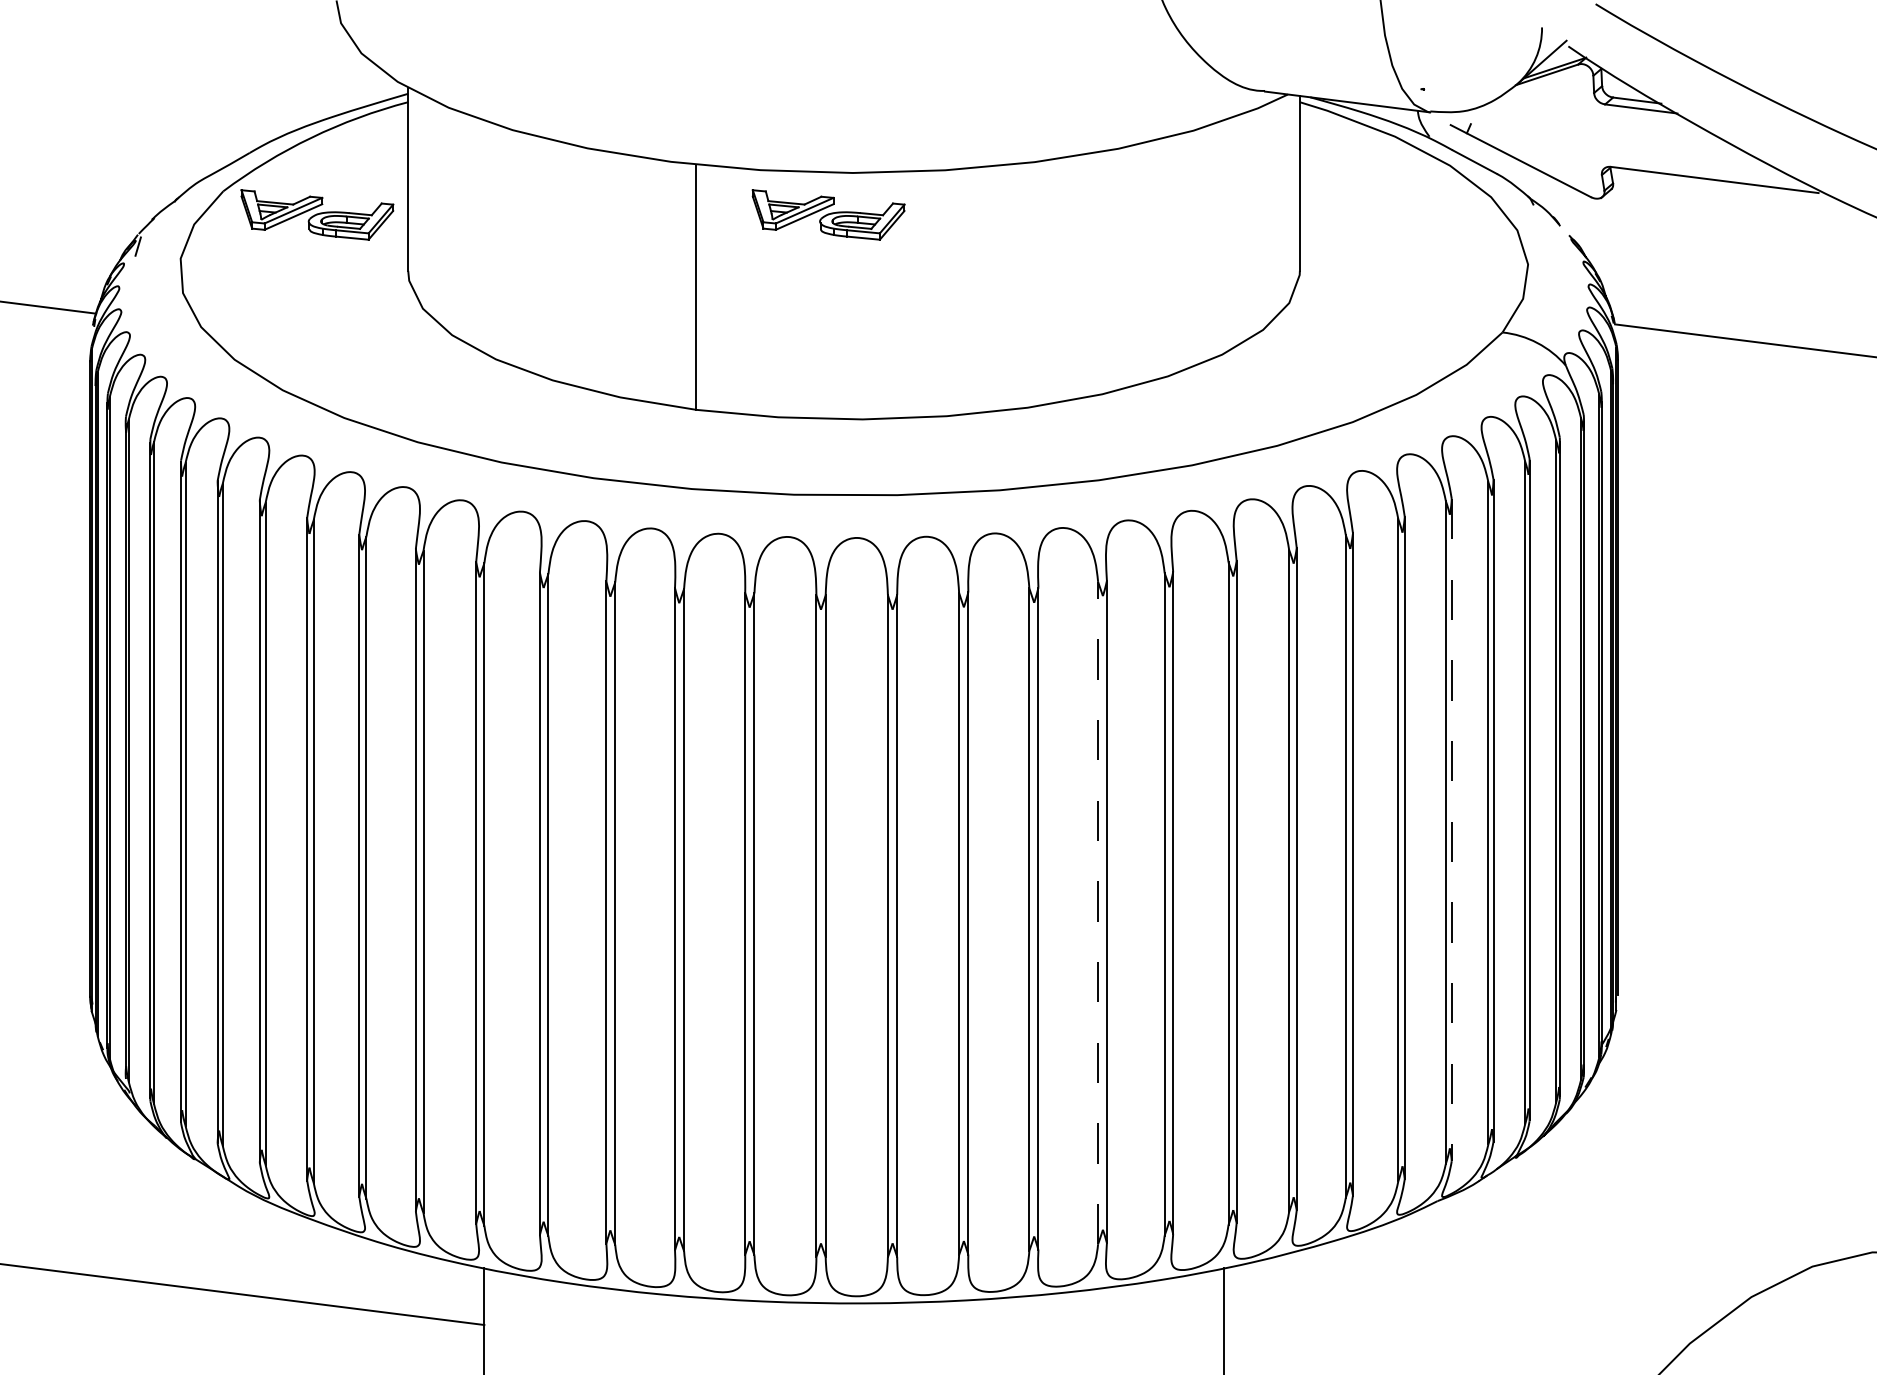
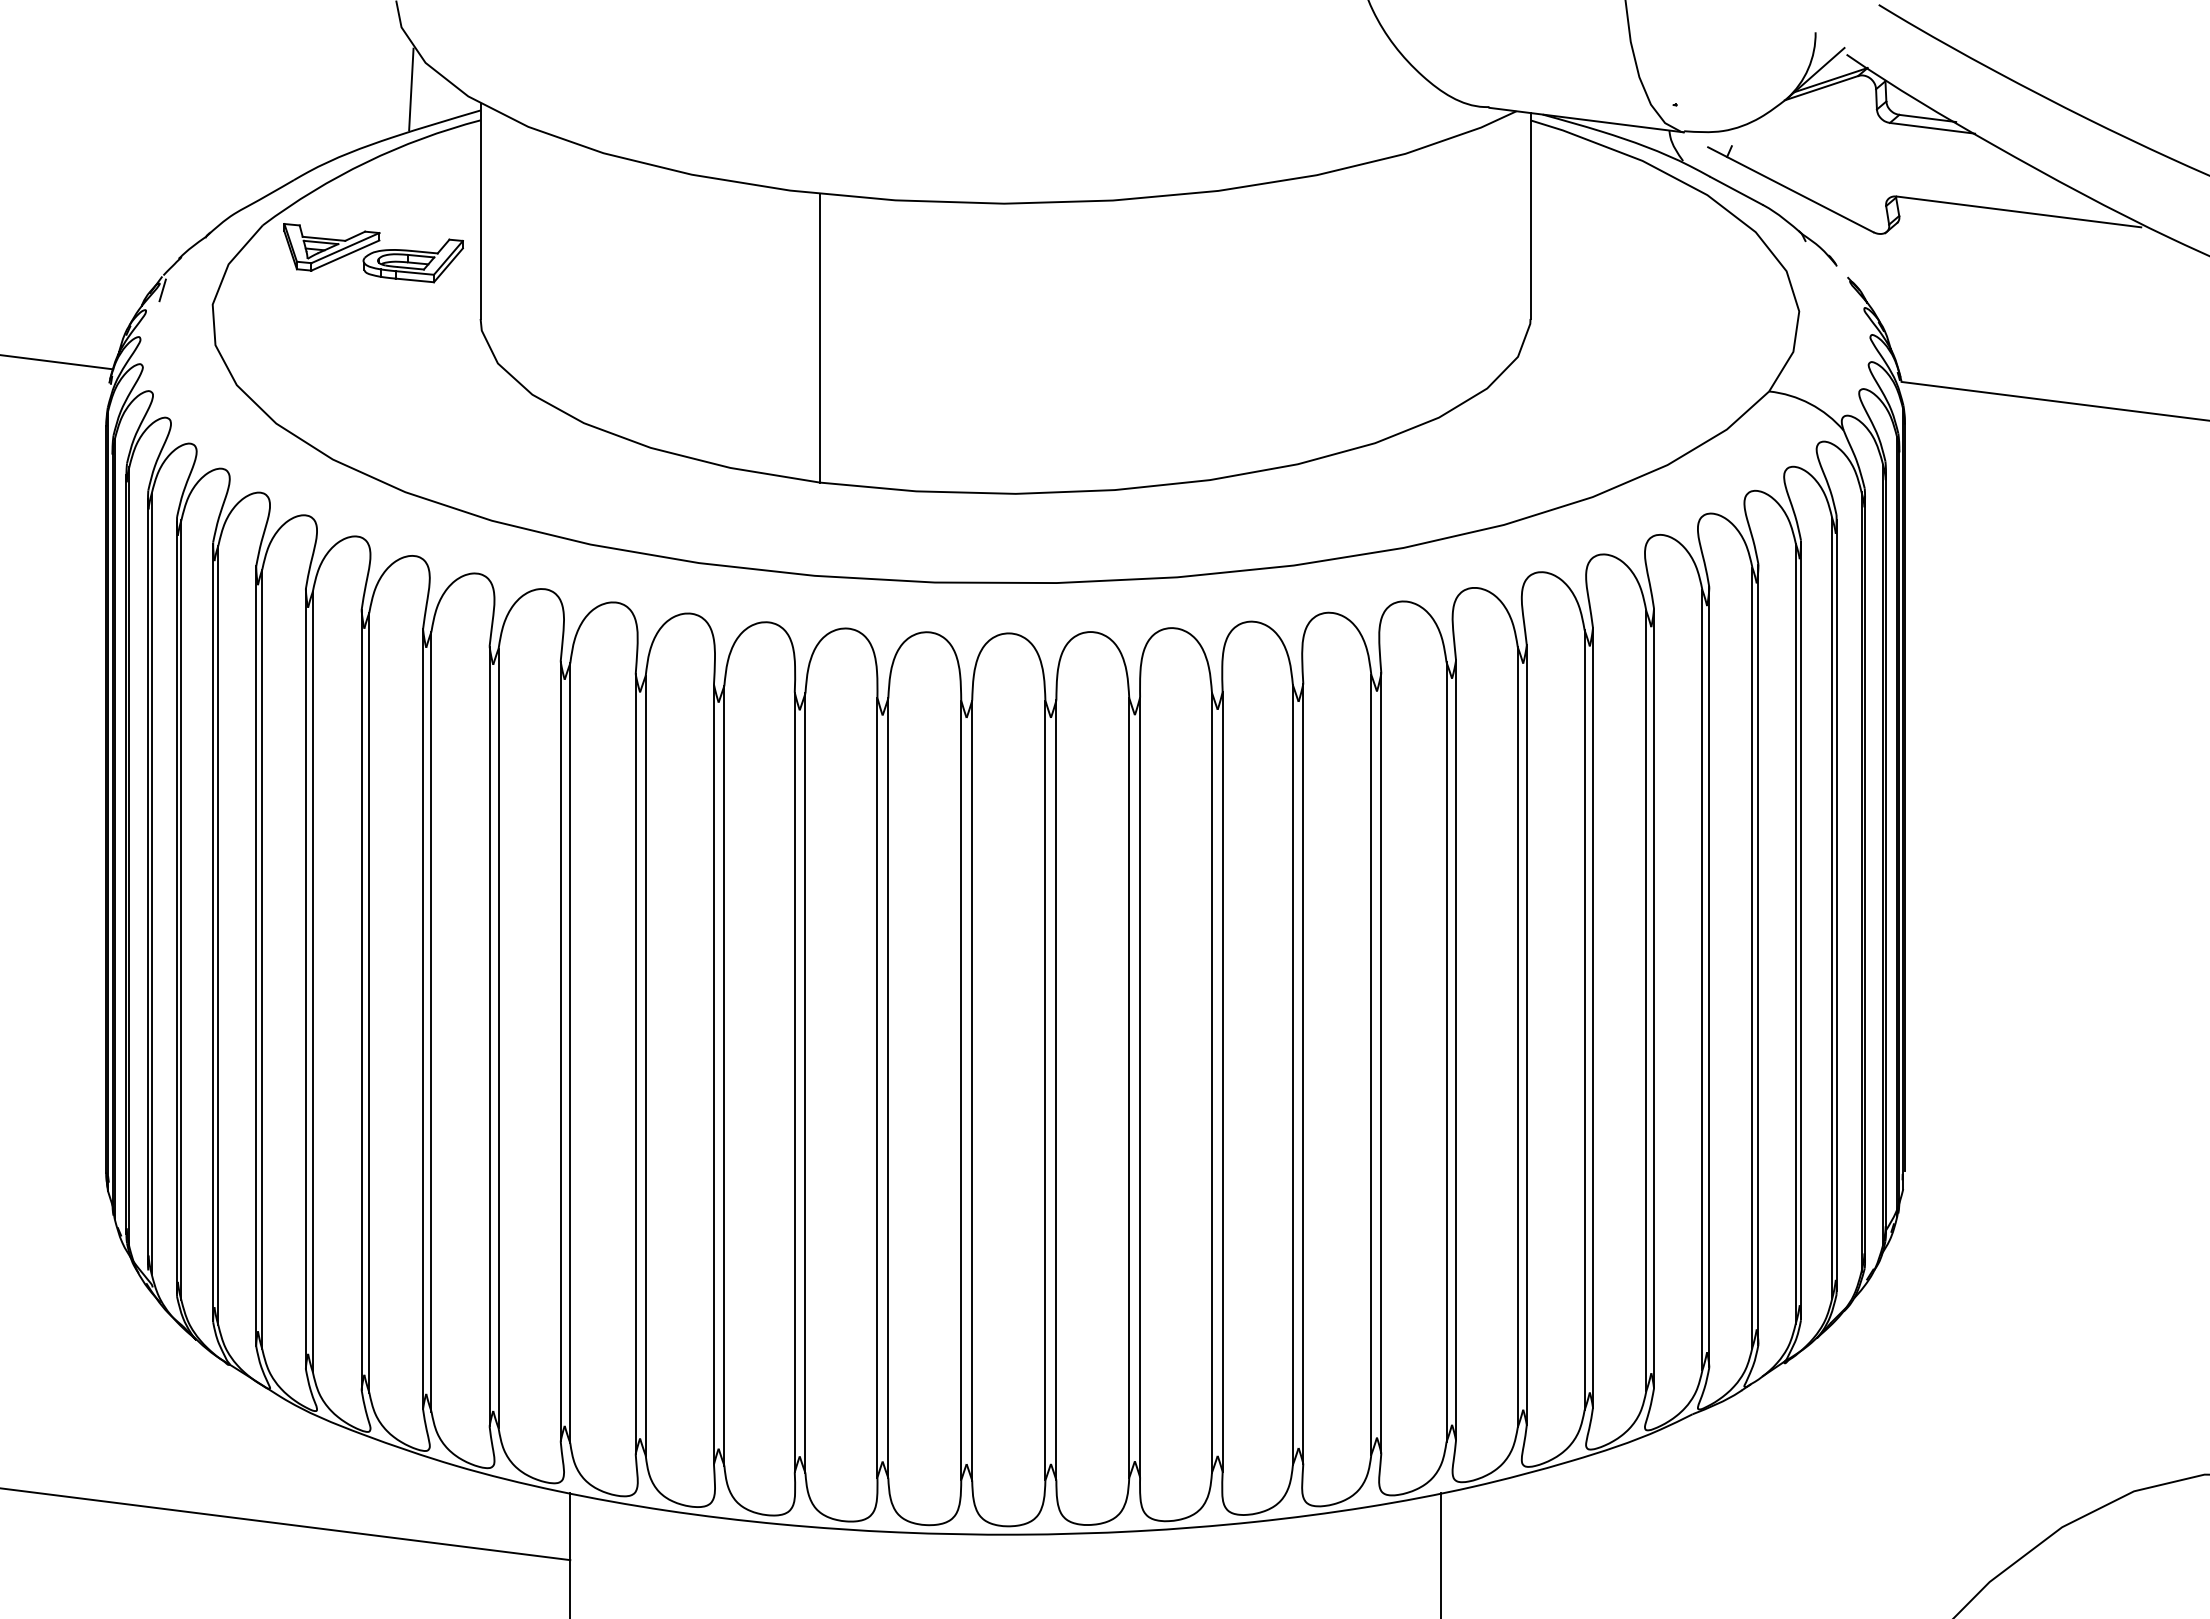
line: (349, 76) -> (411, 89), added
part: (828, 215) -> (975, 253), removed
line: (1451, 830) -> (1709, 977), dashed -> solid
line: (1097, 913) -> (1292, 1075), dashed -> solid

